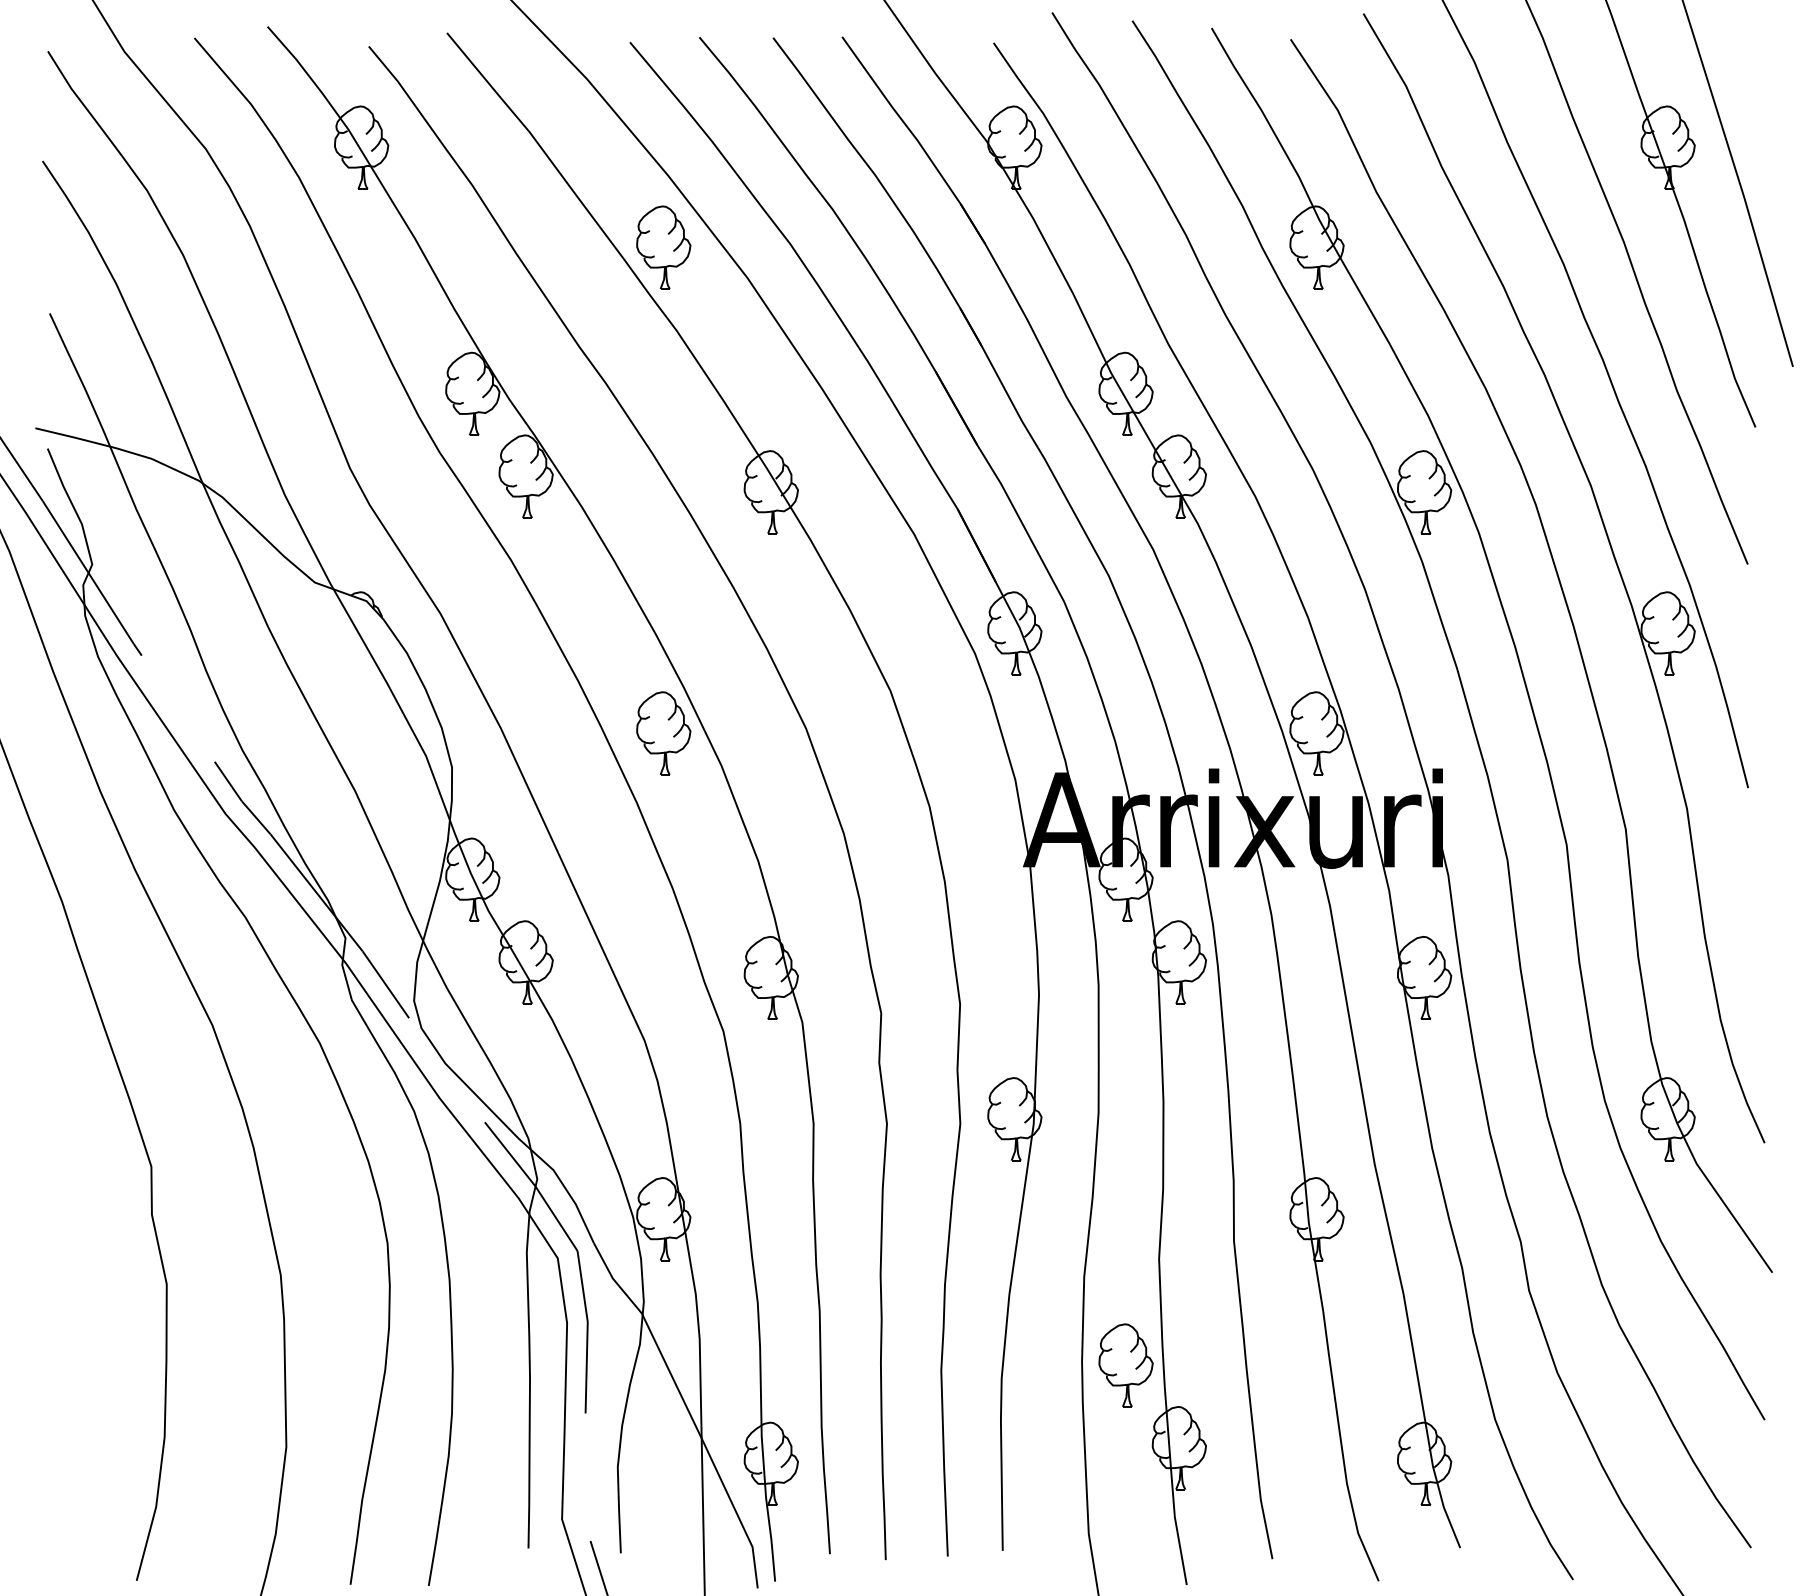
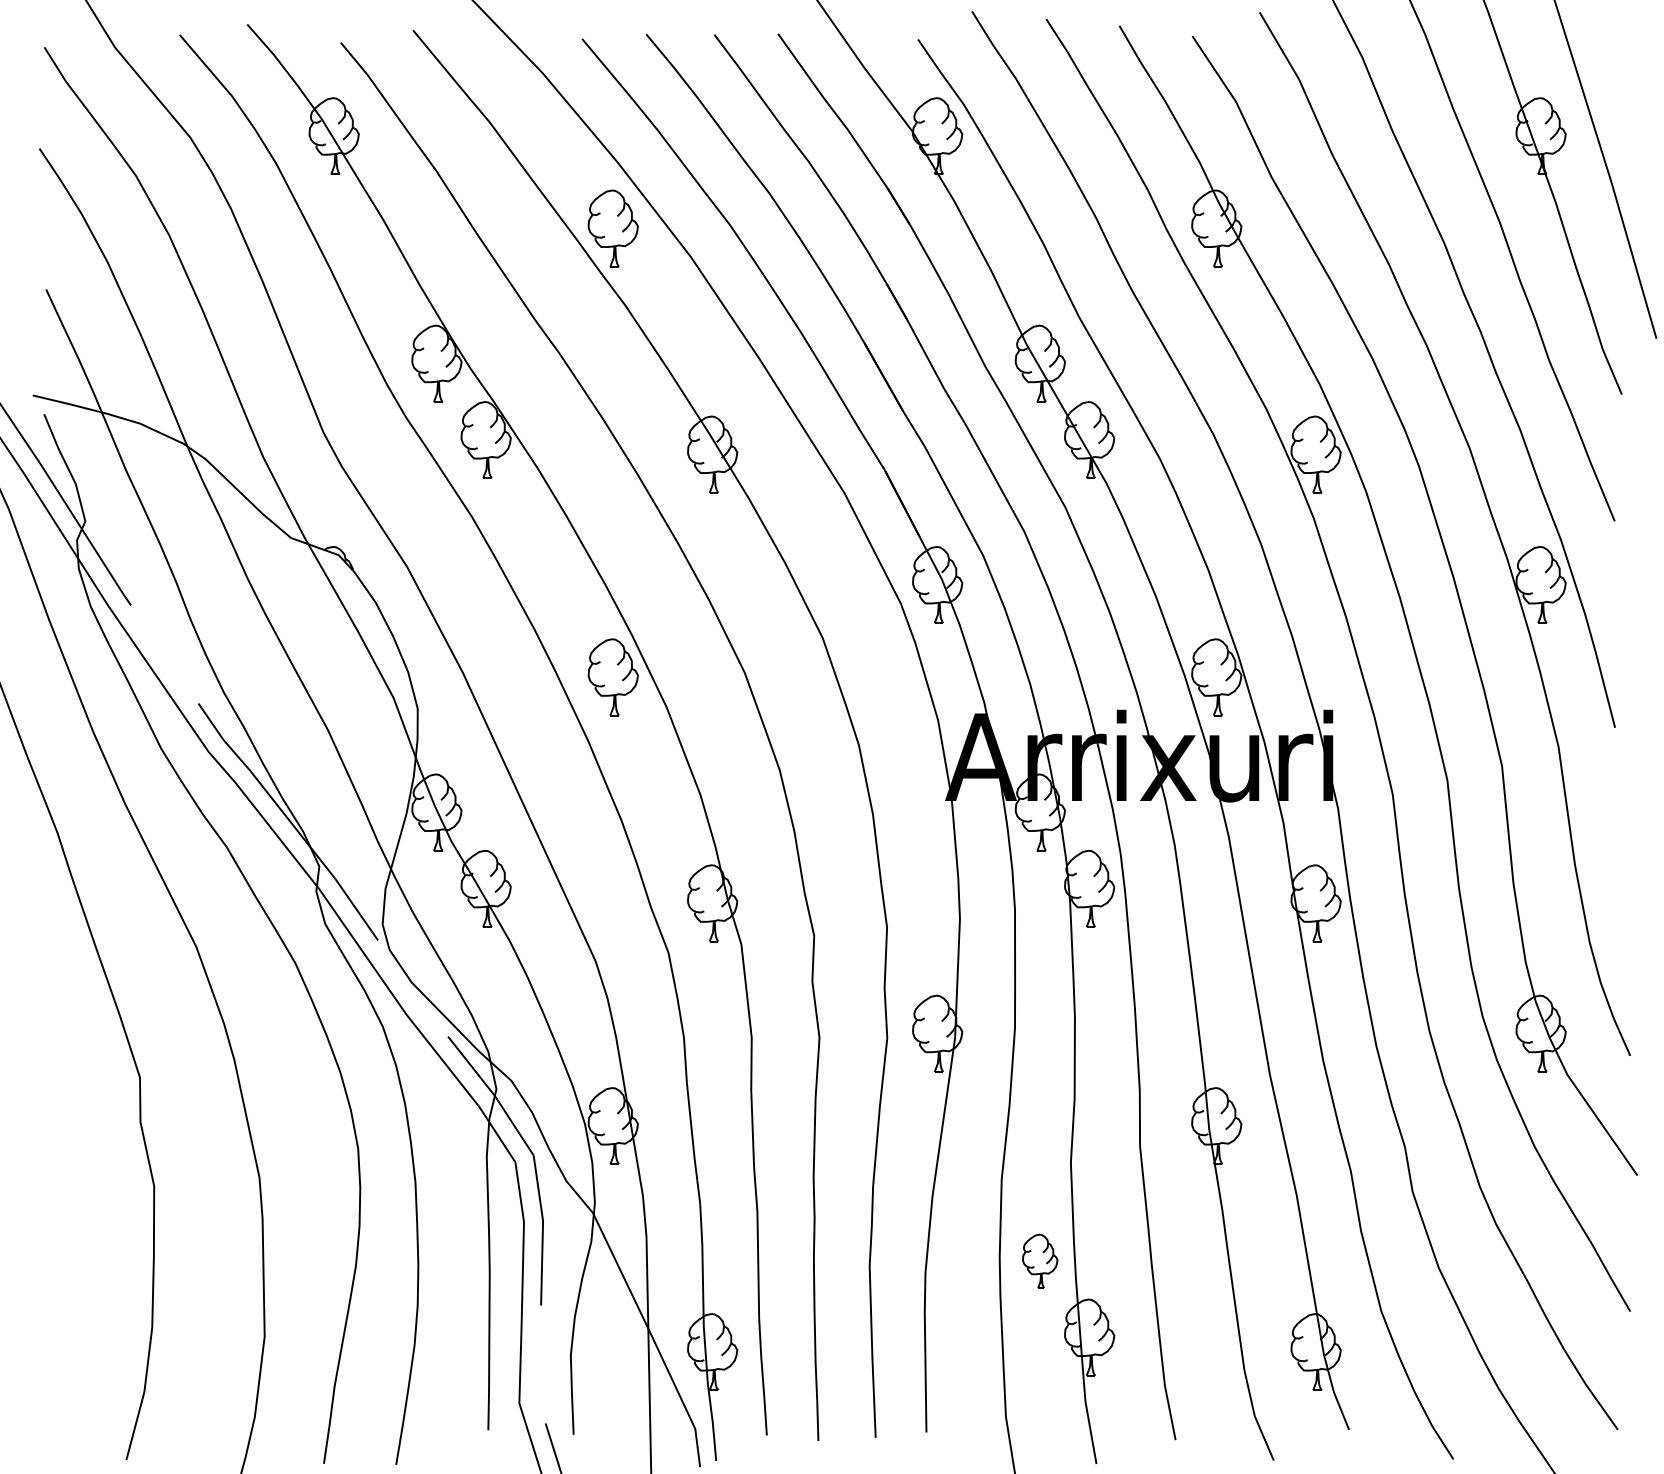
part: (1125, 1365) -> (1039, 1261), size x0.7

